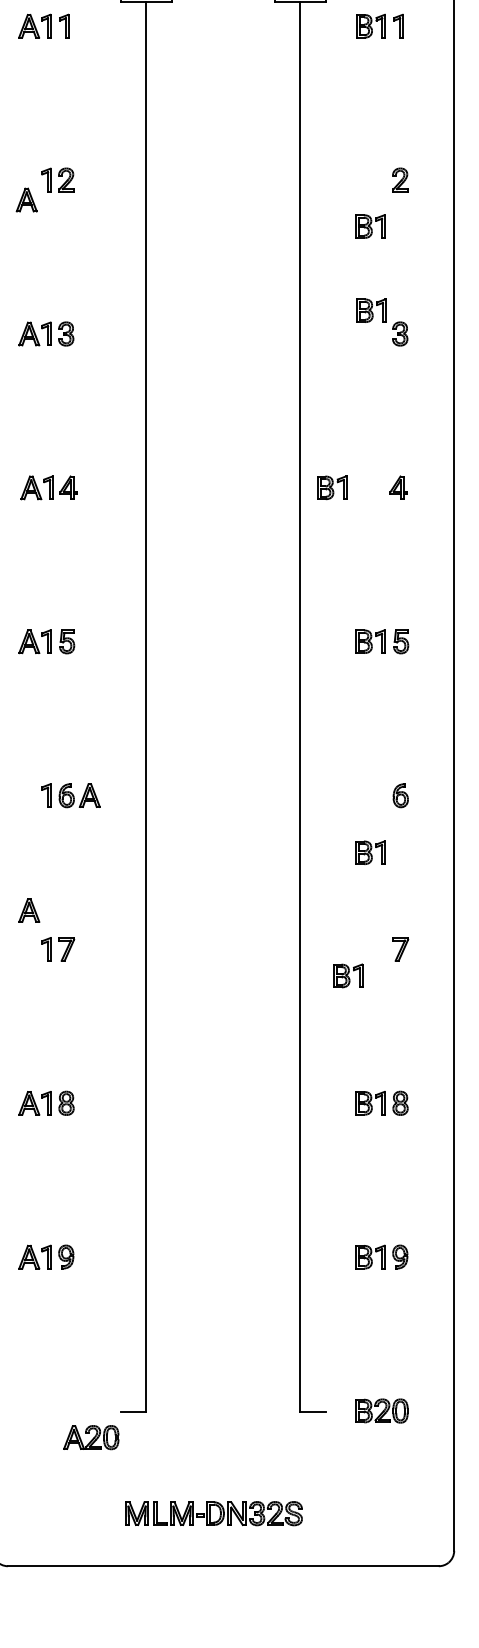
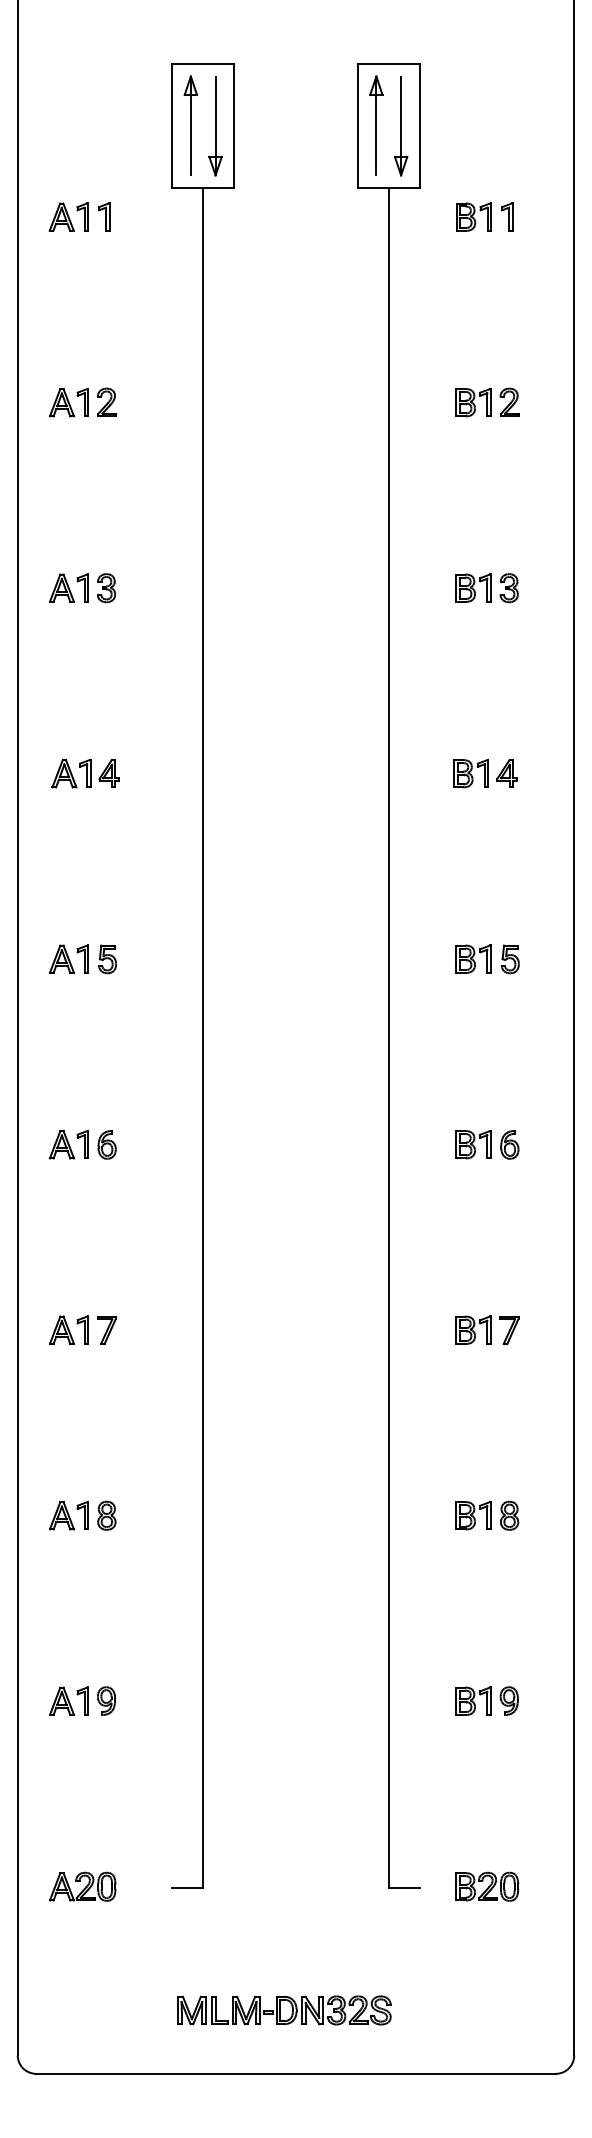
part: (26, 199) -> (61, 402), moved
part: (370, 226) -> (473, 402), moved
part: (371, 310) -> (473, 587), moved
part: (331, 487) -> (470, 773), moved
part: (89, 795) -> (61, 1144), moved
part: (370, 852) -> (473, 1144), moved
part: (28, 909) -> (61, 1329), moved
part: (348, 975) -> (473, 1329), moved
part: (91, 1437) -> (82, 1886), moved

